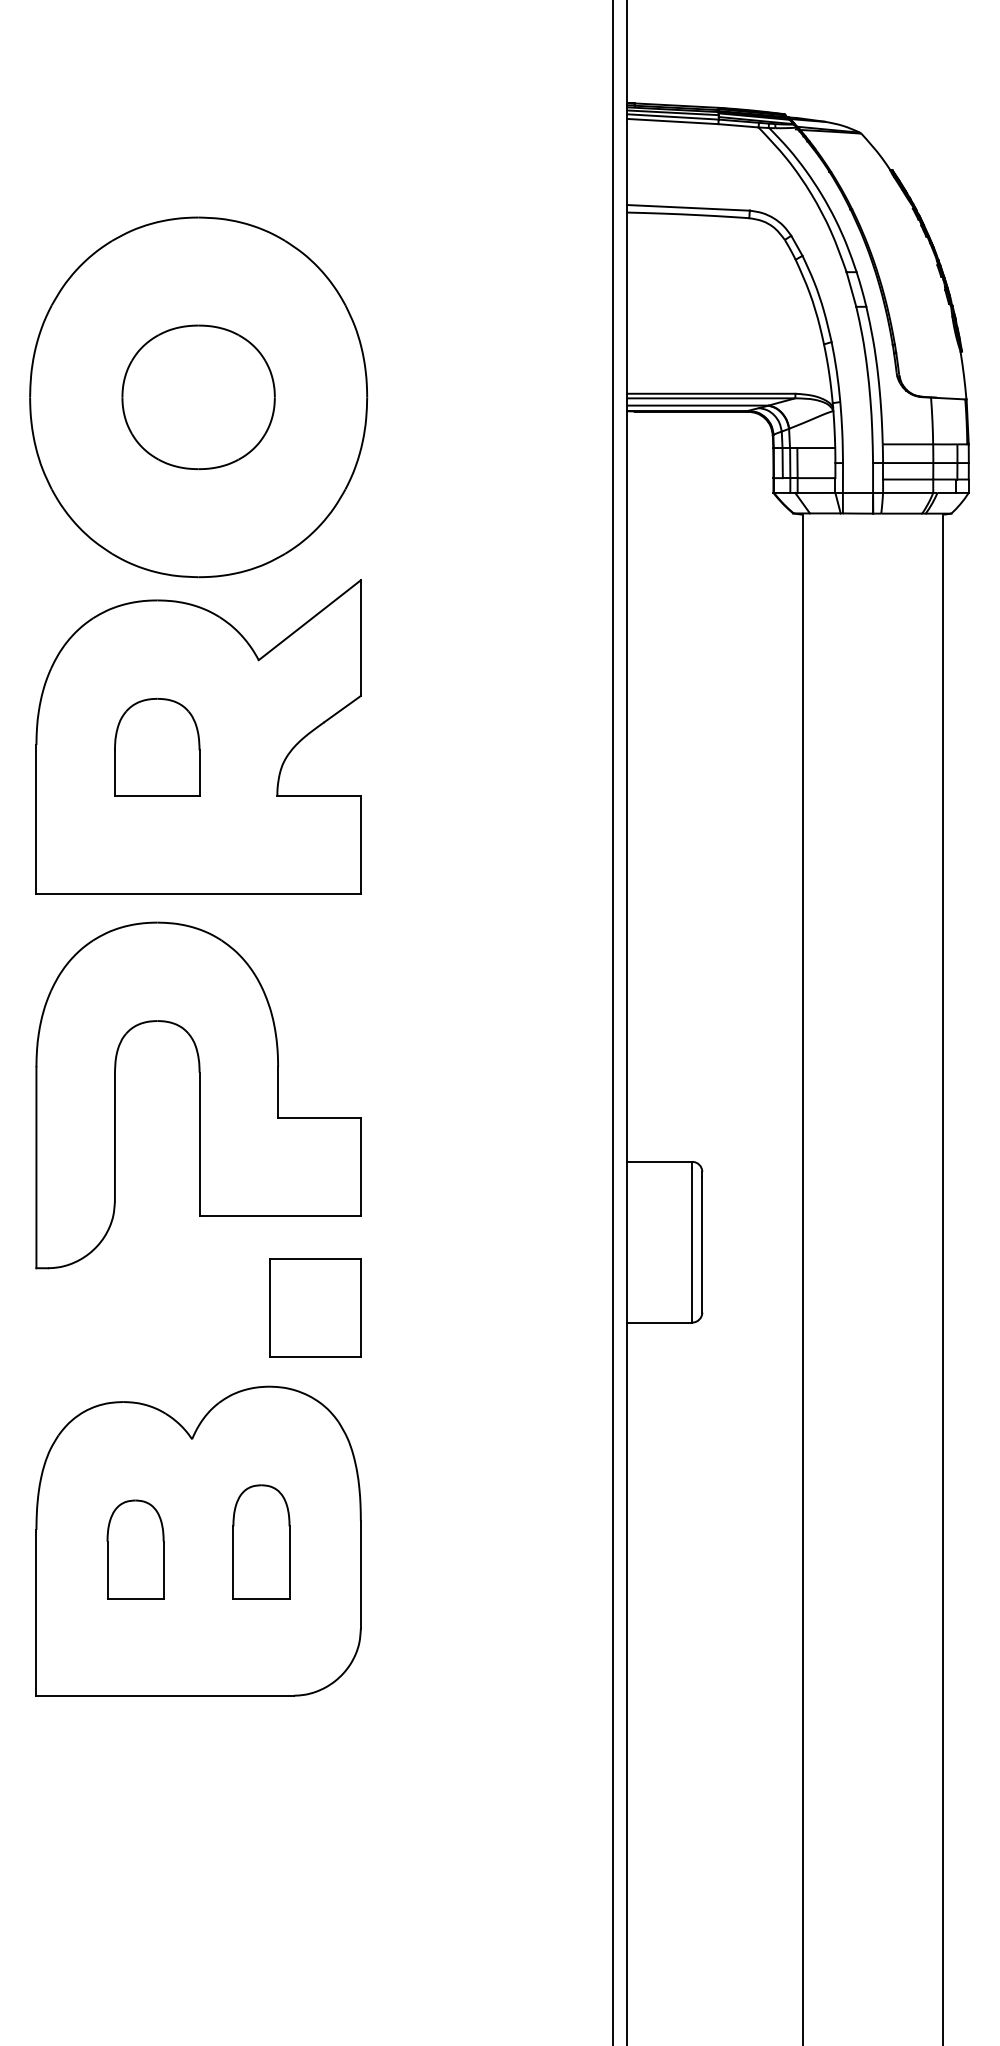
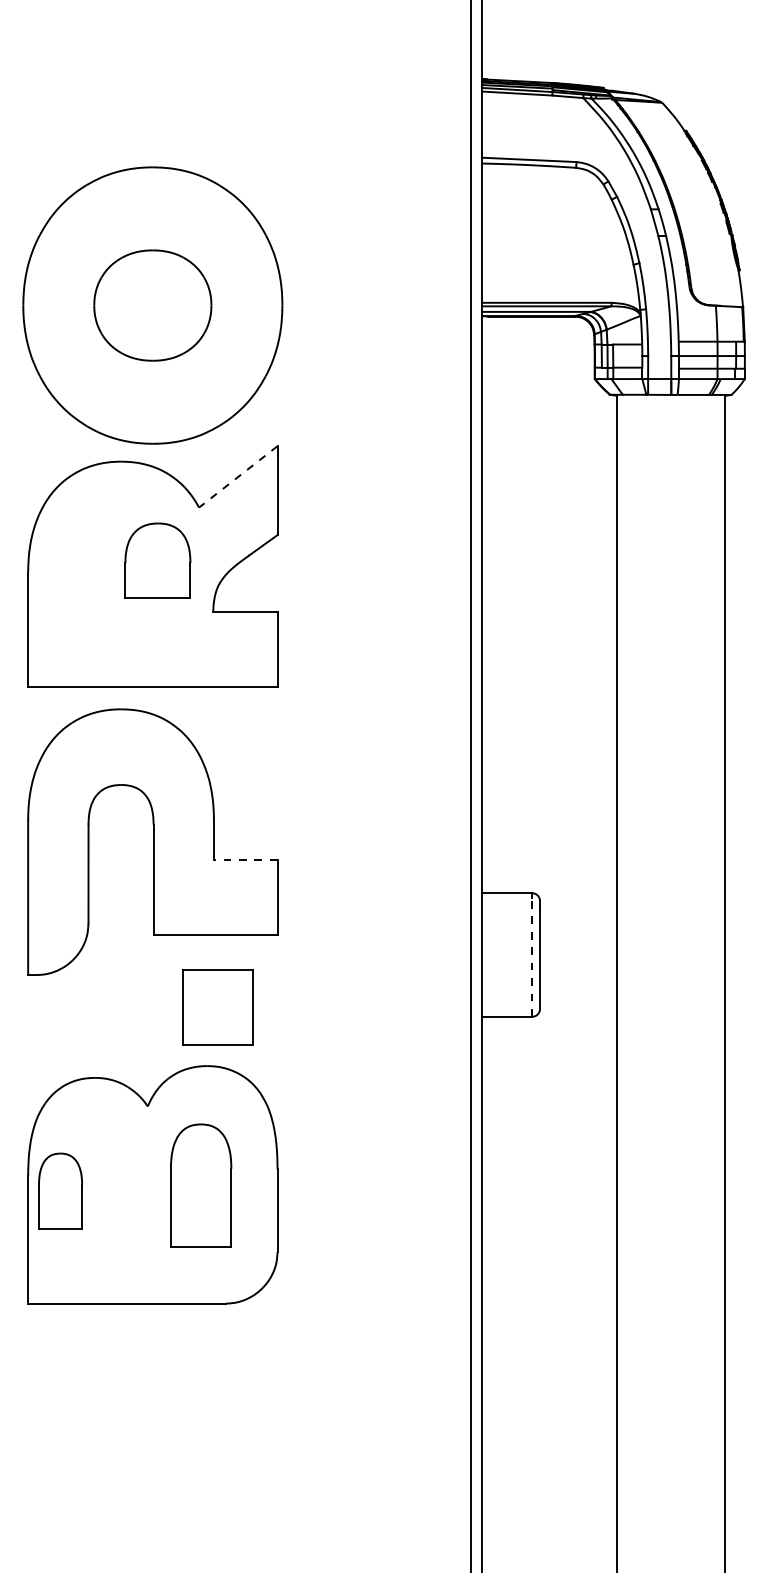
line: (309, 620) -> (238, 477), solid -> dashed
part: (157, 747) -> (158, 560), moved
line: (319, 1118) -> (245, 859), solid -> dashed
line: (692, 1244) -> (532, 956), solid -> dashed
part: (315, 1307) -> (218, 1007), moved
part: (261, 1541) -> (201, 1185), size x1.4
part: (135, 1549) -> (60, 1191), moved

